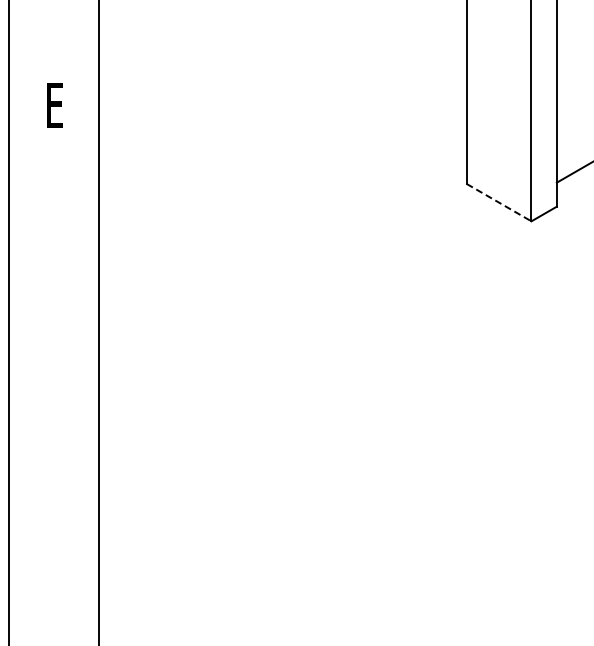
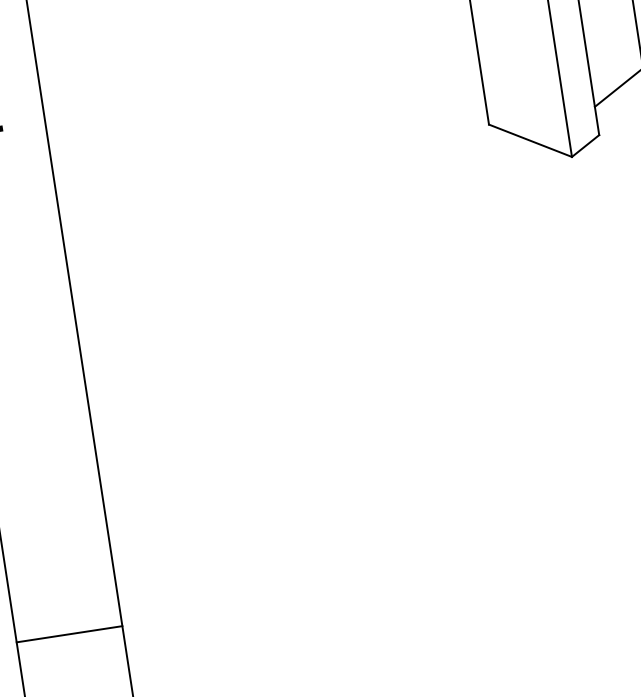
line: (499, 202) -> (530, 140), dashed -> solid
line: (53, 553) -> (68, 634), added

